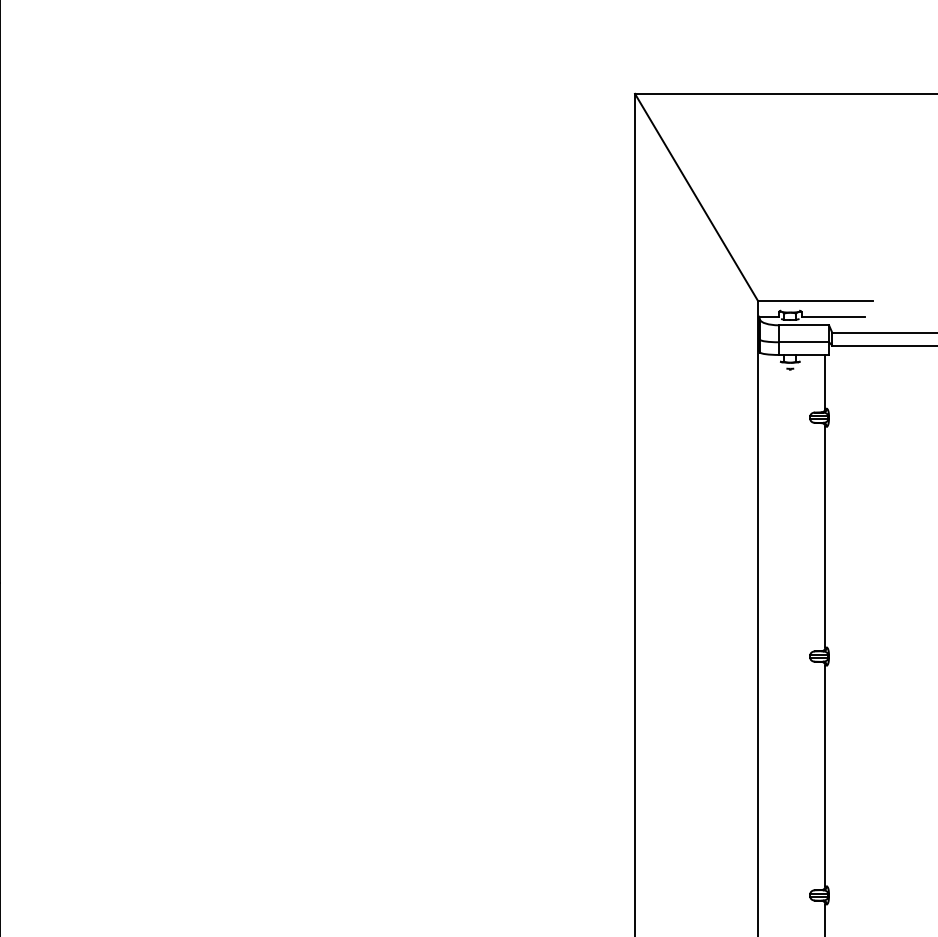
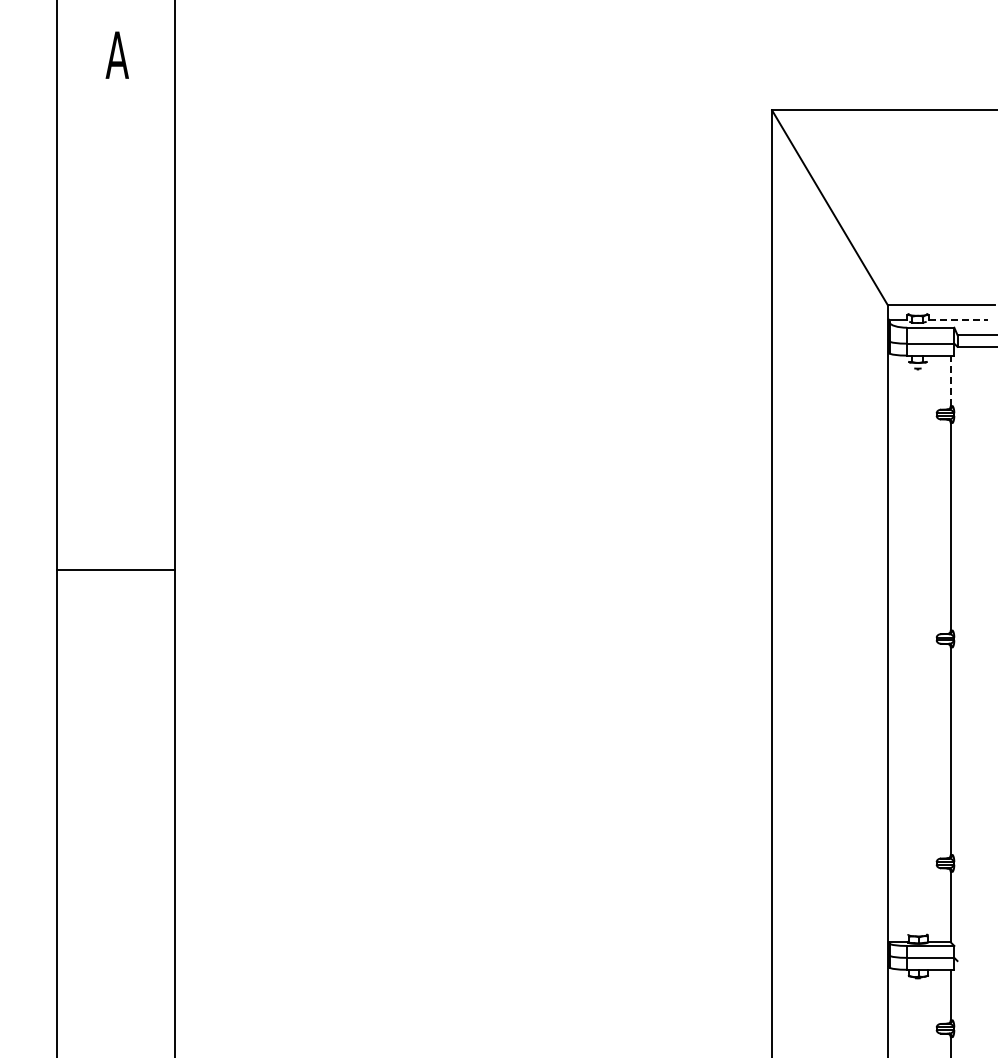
line: (833, 316) -> (958, 319), solid -> dashed
line: (824, 381) -> (950, 380), solid -> dashed

